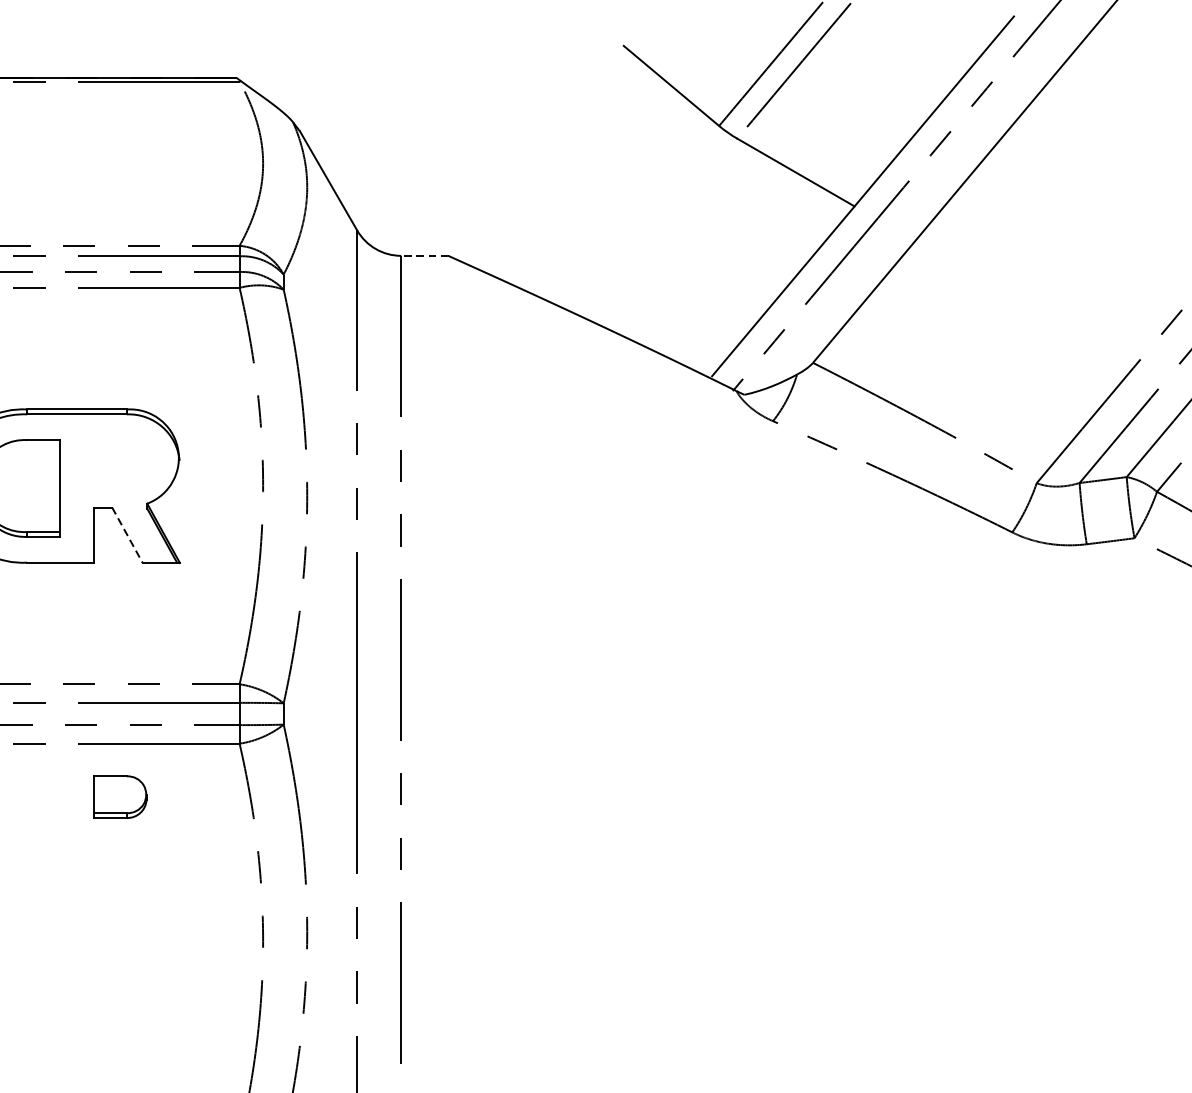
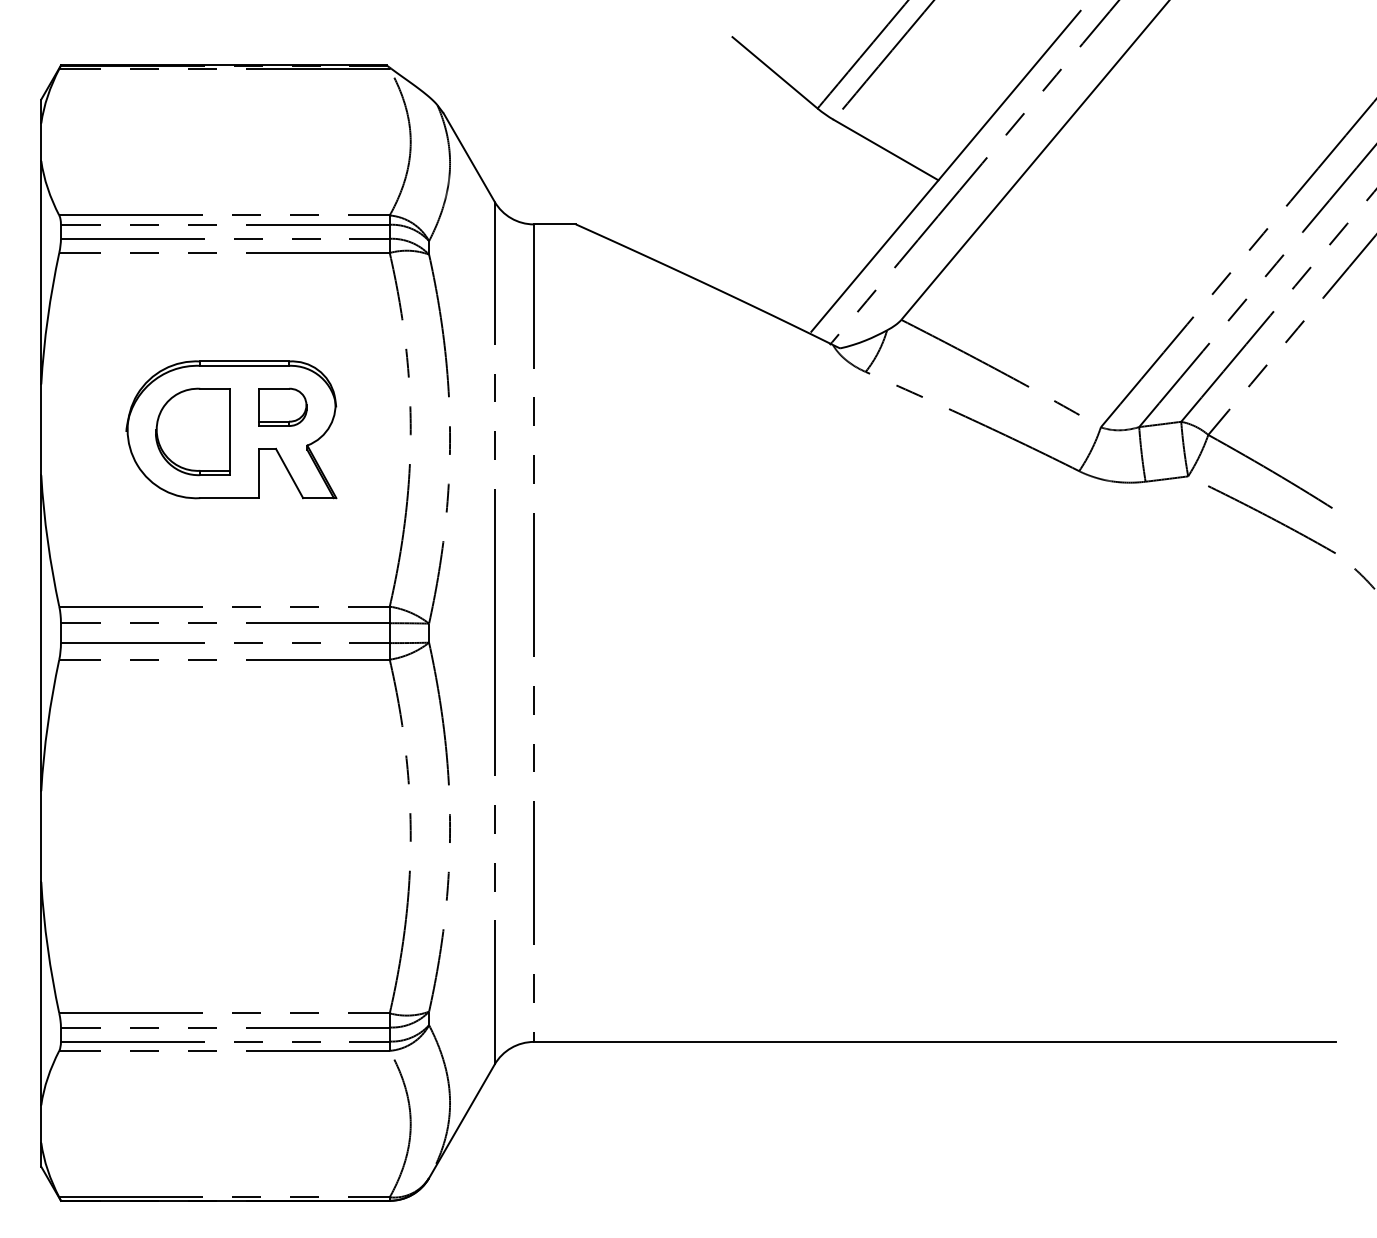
line: (424, 255) -> (554, 224), dashed -> solid
line: (127, 535) -> (289, 473), dashed -> solid
part: (119, 796) -> (282, 406), moved

